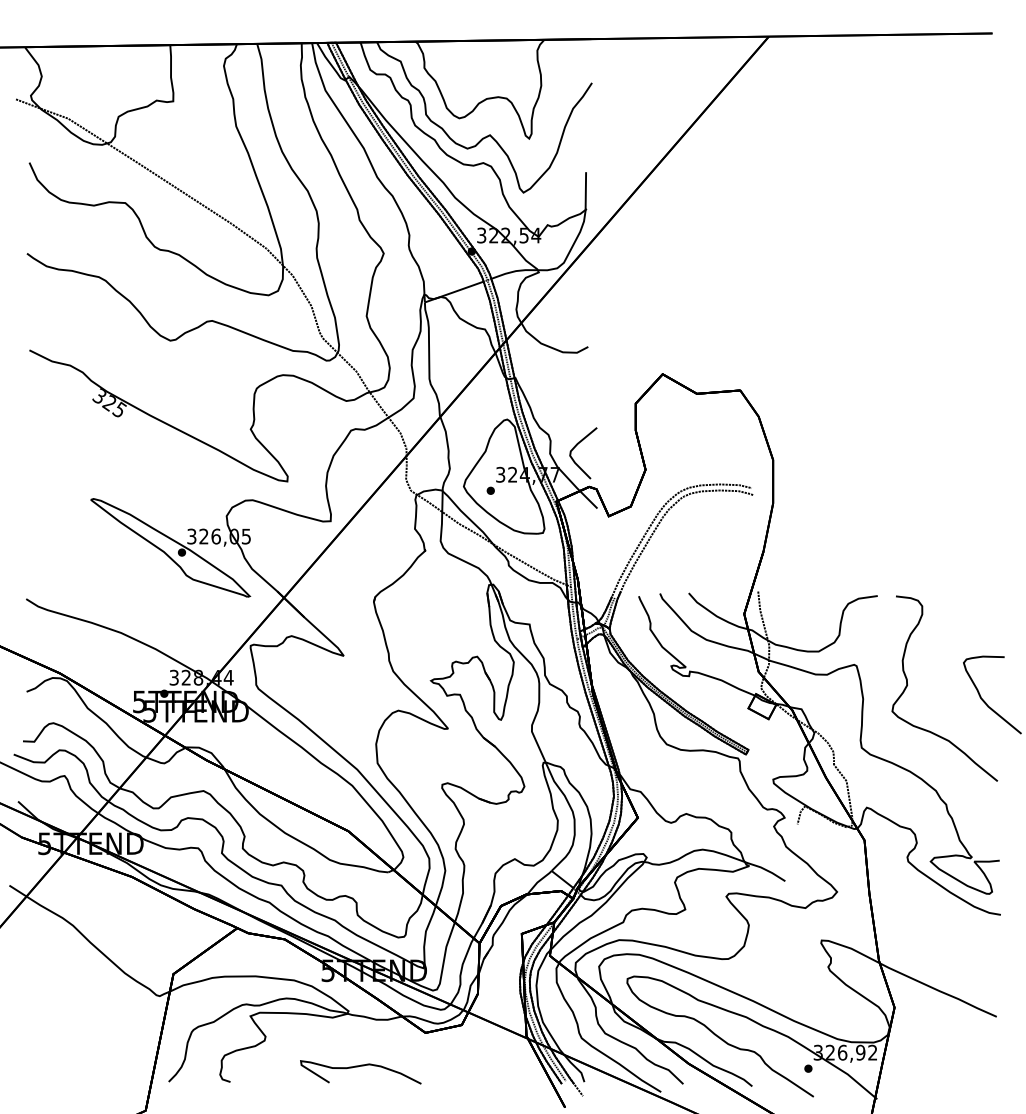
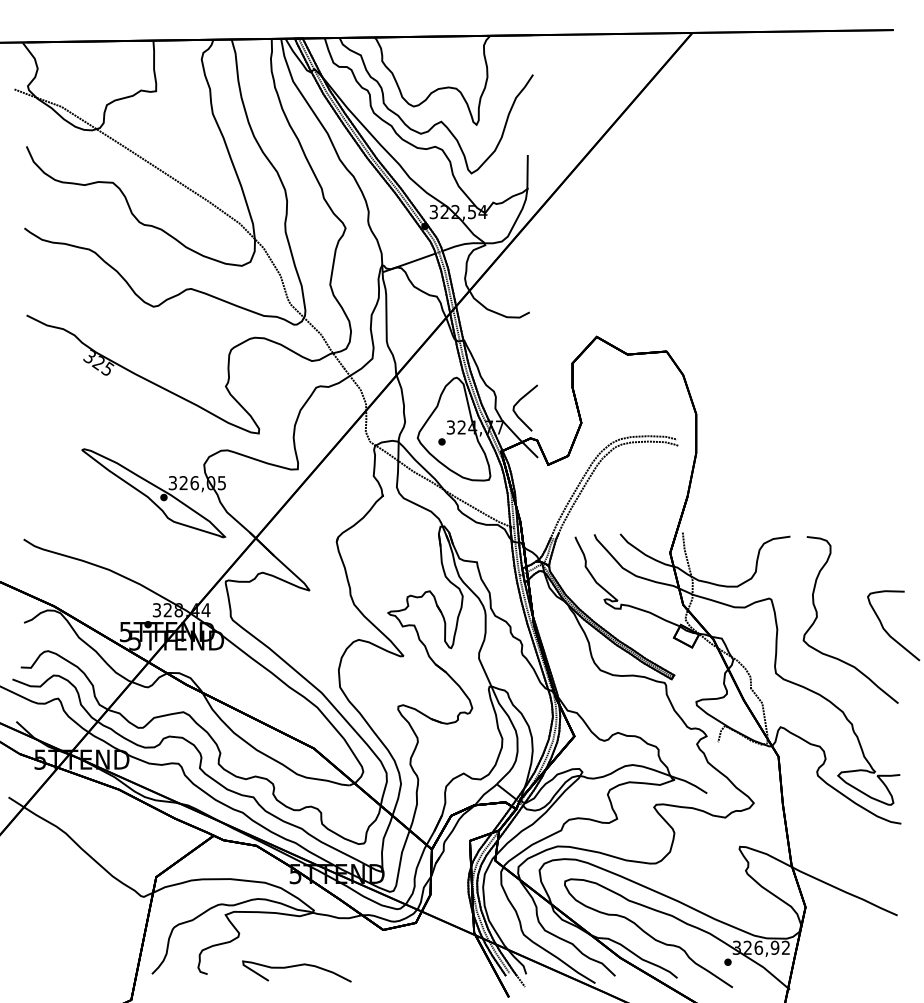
curve: (360, 1066) -> (296, 966), moved

